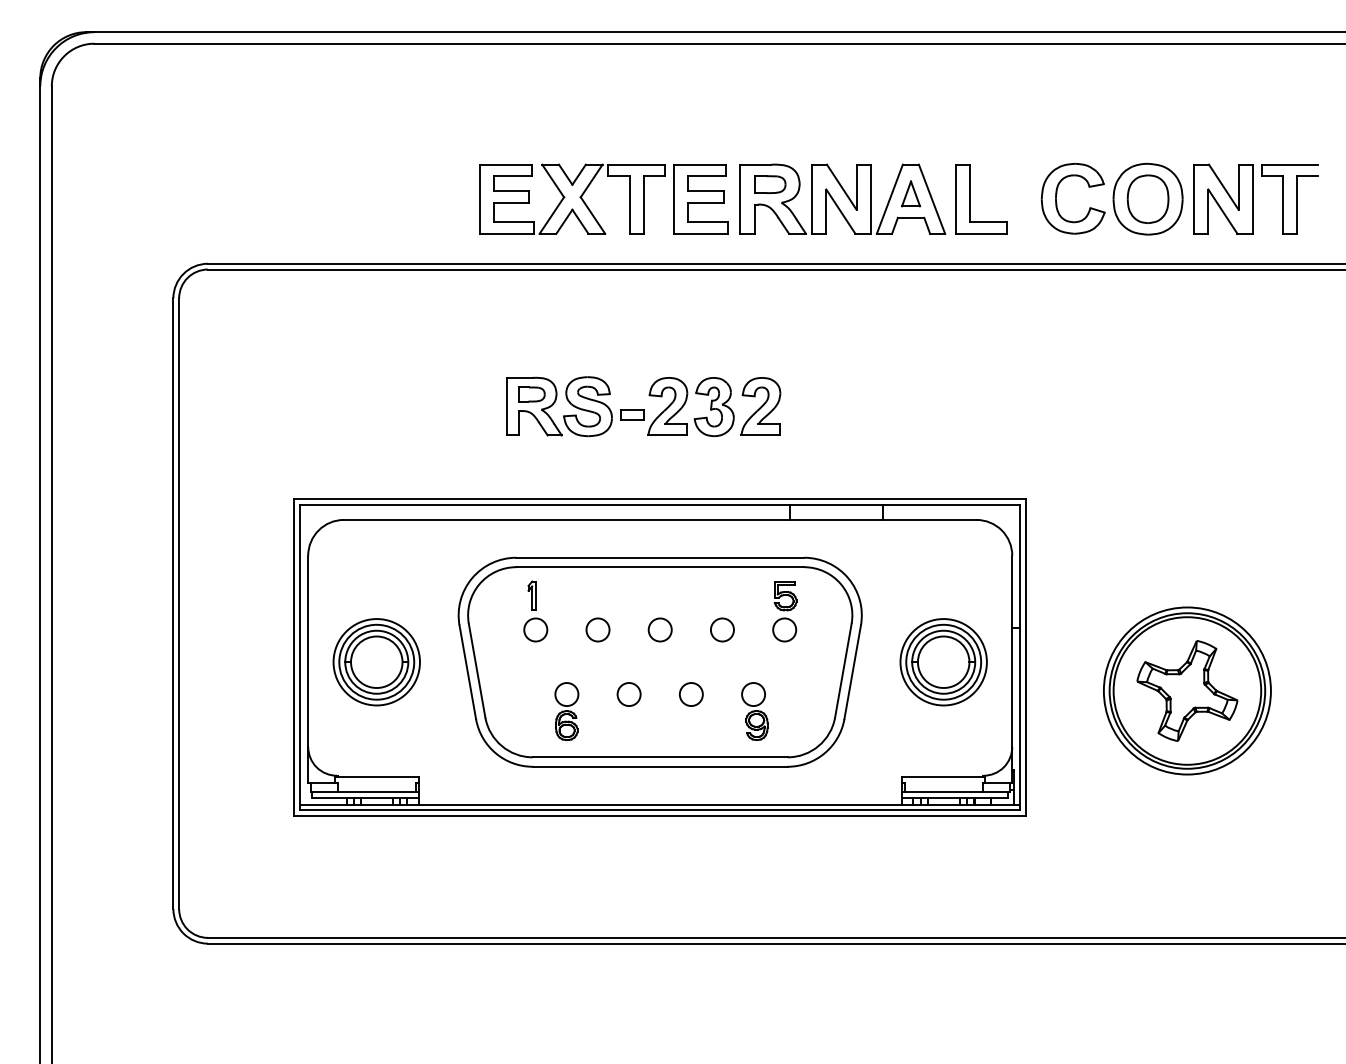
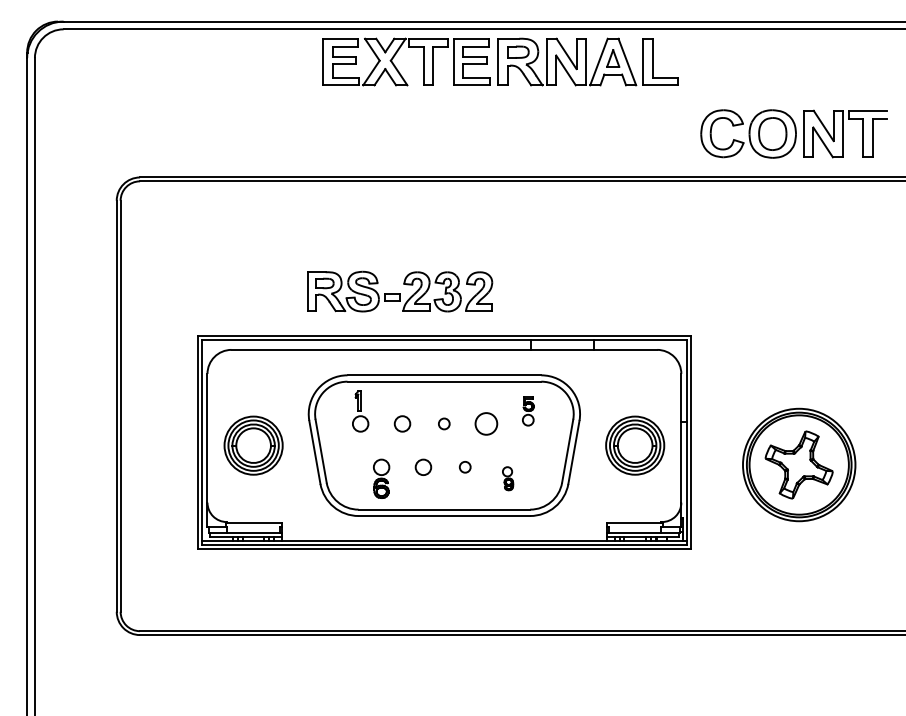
part: (743, 198) -> (500, 61), moved
part: (644, 406) -> (400, 291), moved
part: (785, 611) -> (528, 411), size x0.7
circle: (658, 629) -> (443, 423), size x0.7
circle: (721, 629) -> (485, 423), size x1.4
circle: (690, 693) -> (464, 466), size x0.7
part: (753, 711) -> (507, 478), size x0.6

